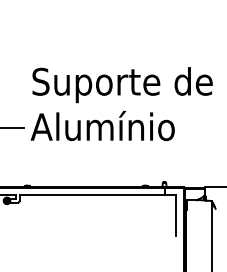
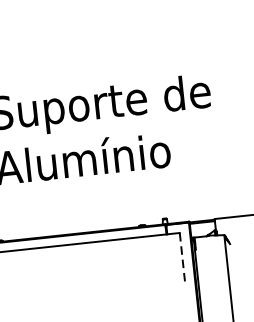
line: (175, 216) -> (182, 258), solid -> dashed

